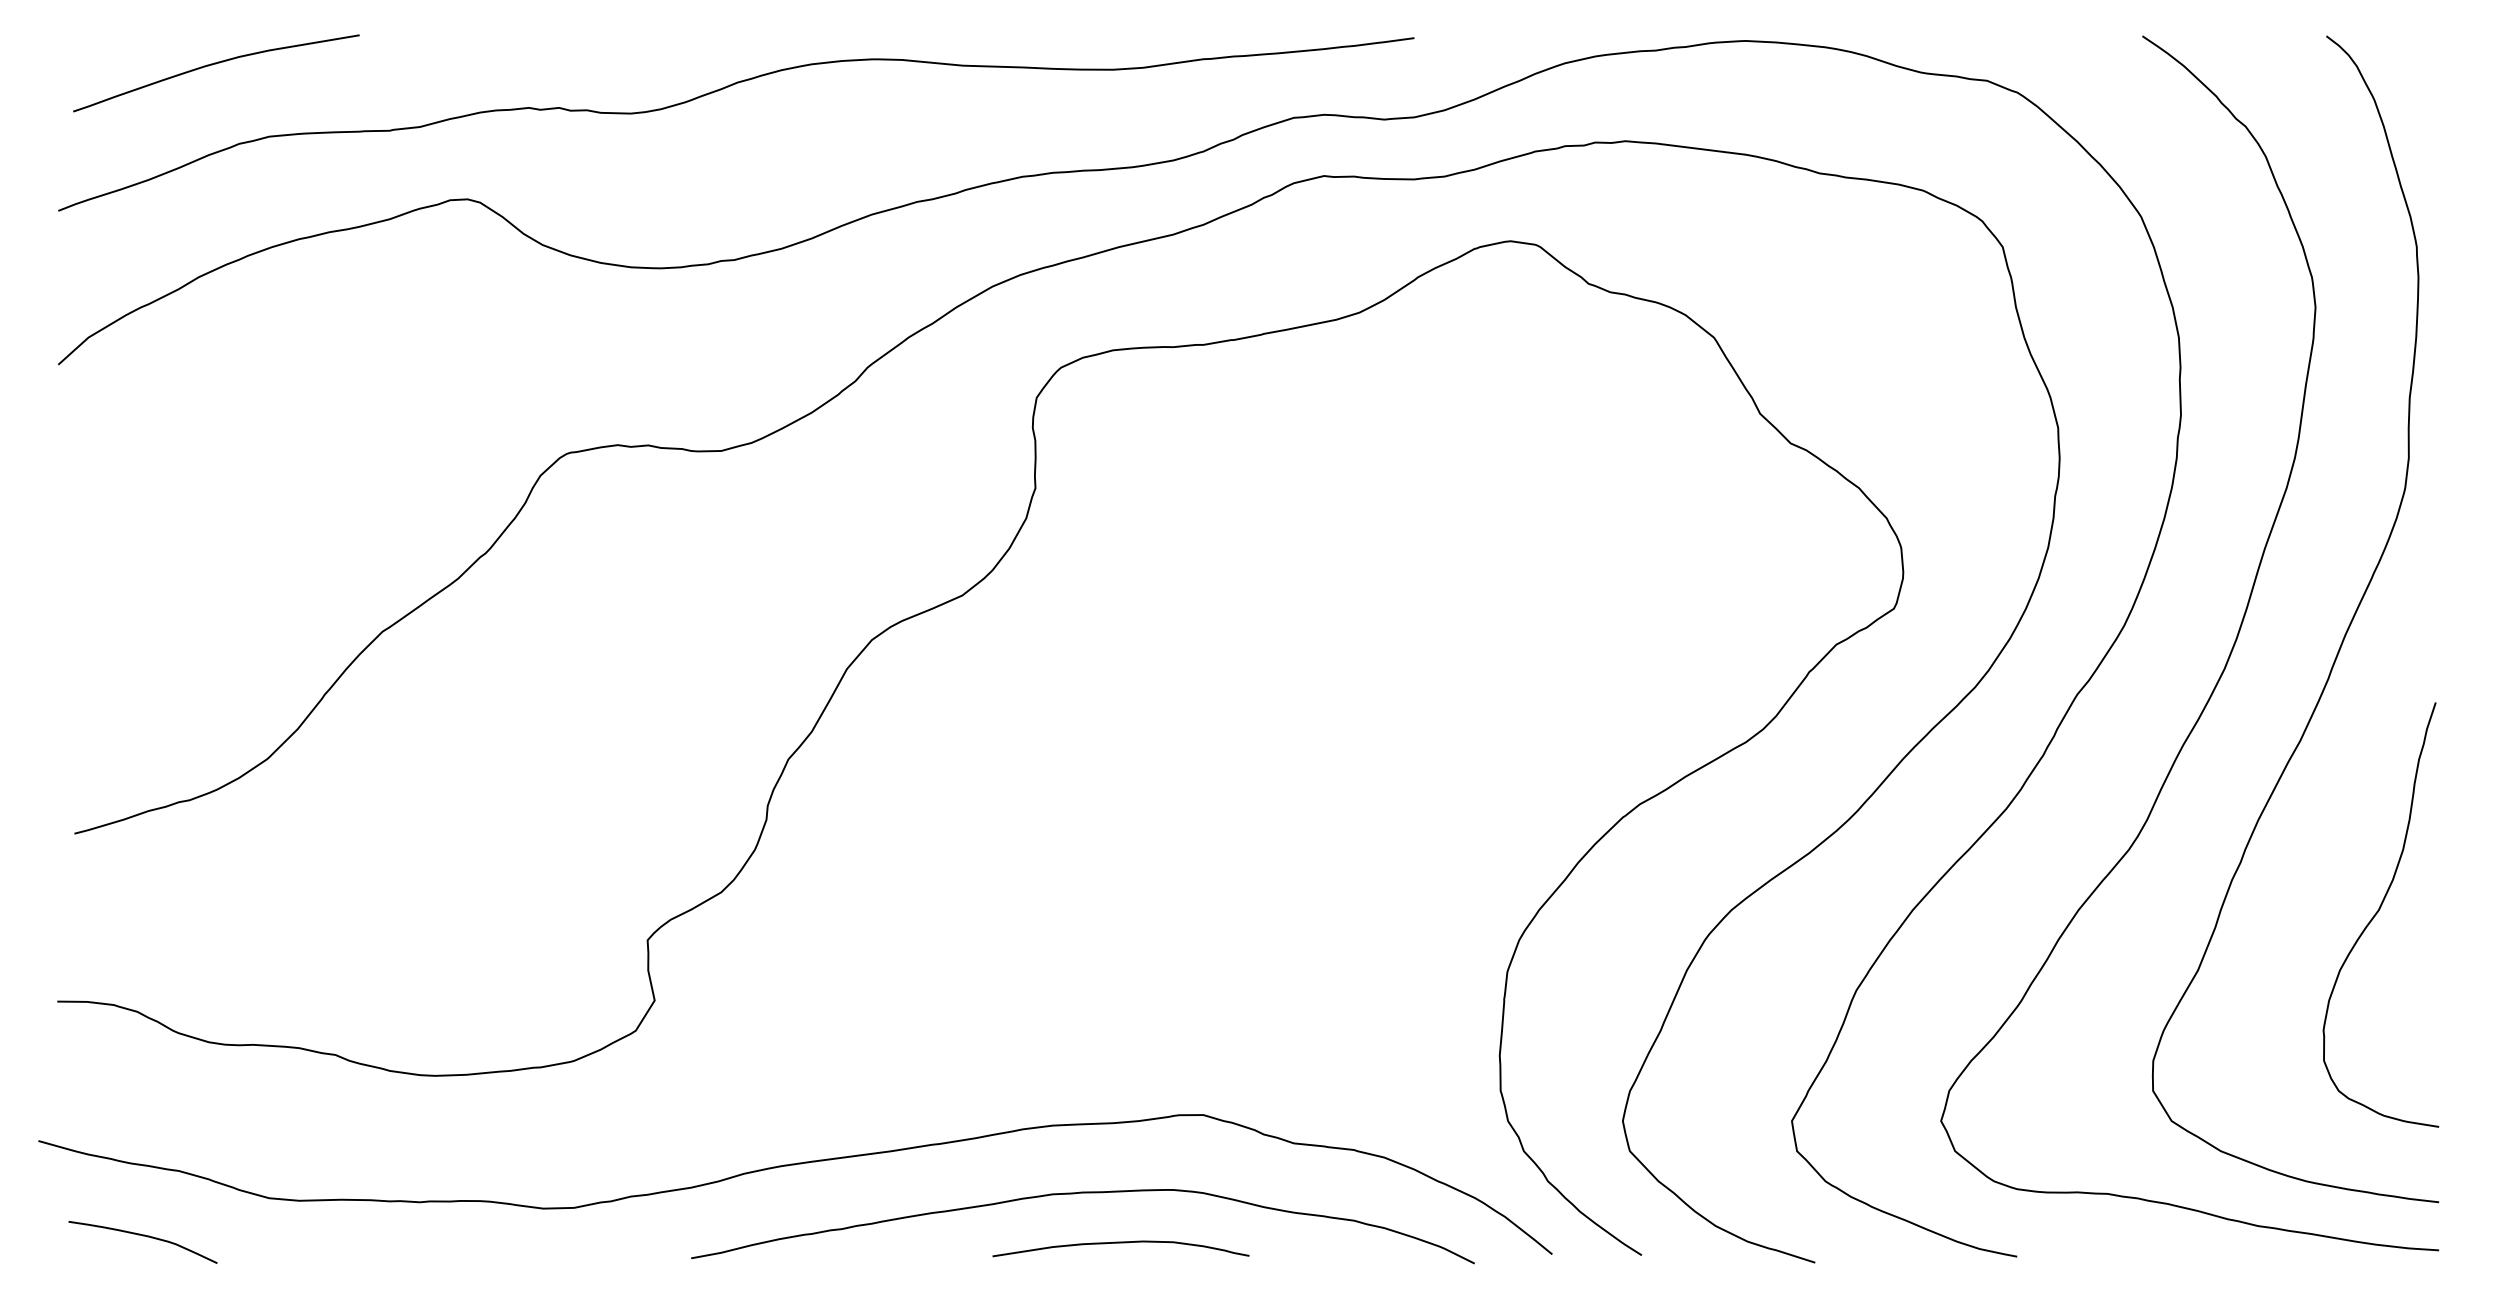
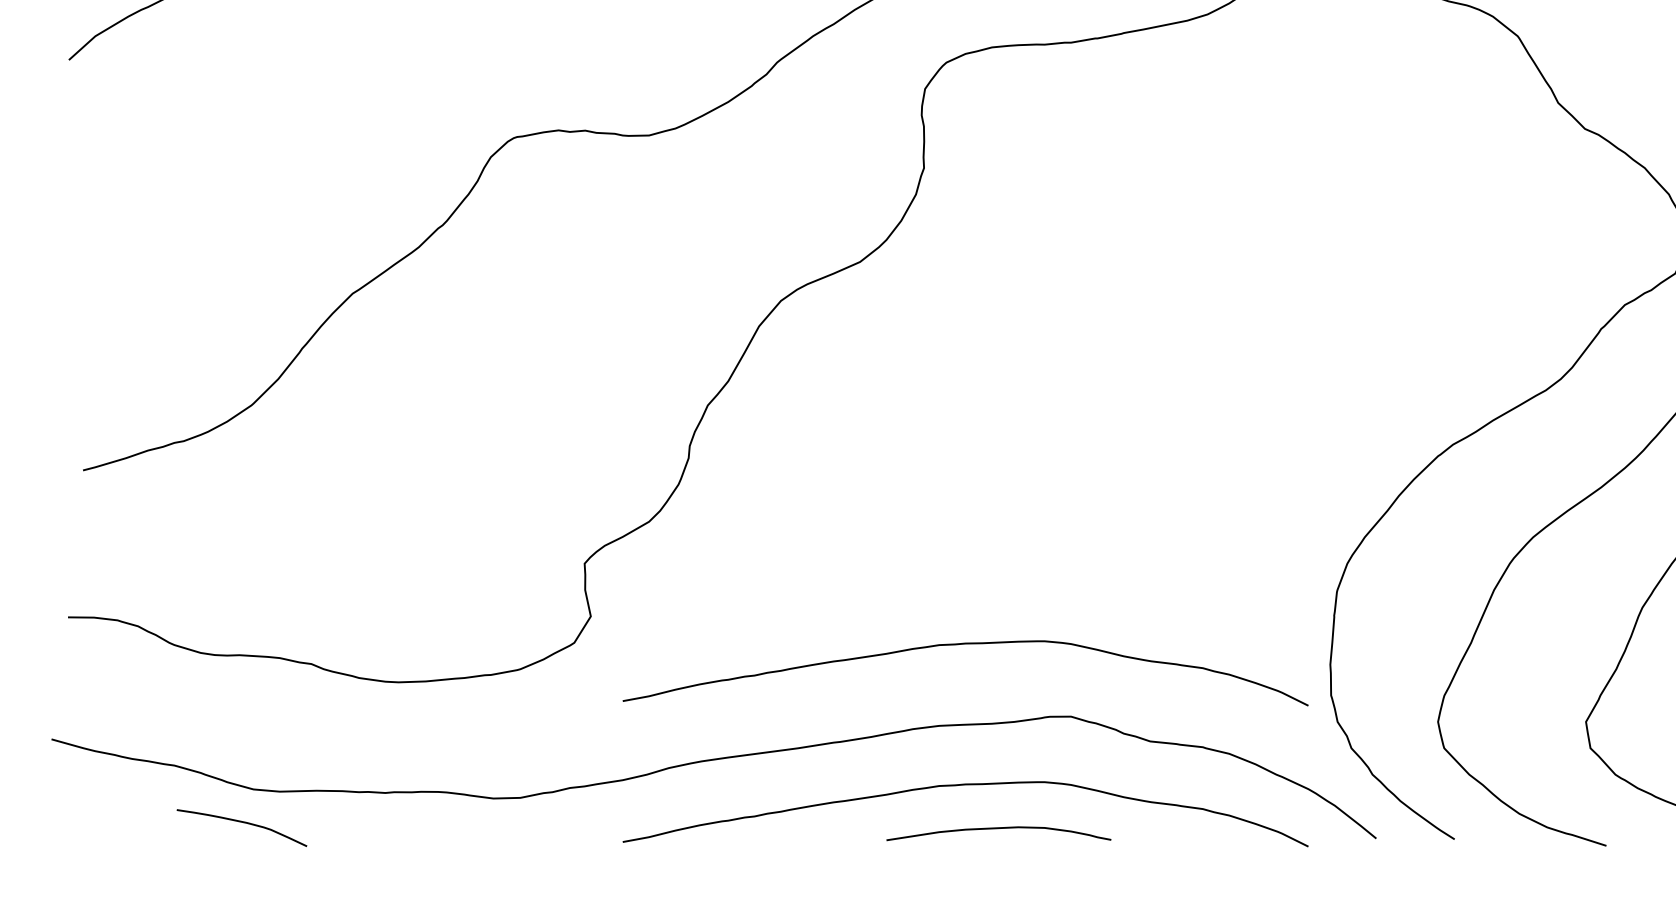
curve: (1075, 1033) -> (959, 645), added
curve: (142, 1236) -> (241, 822), moved

